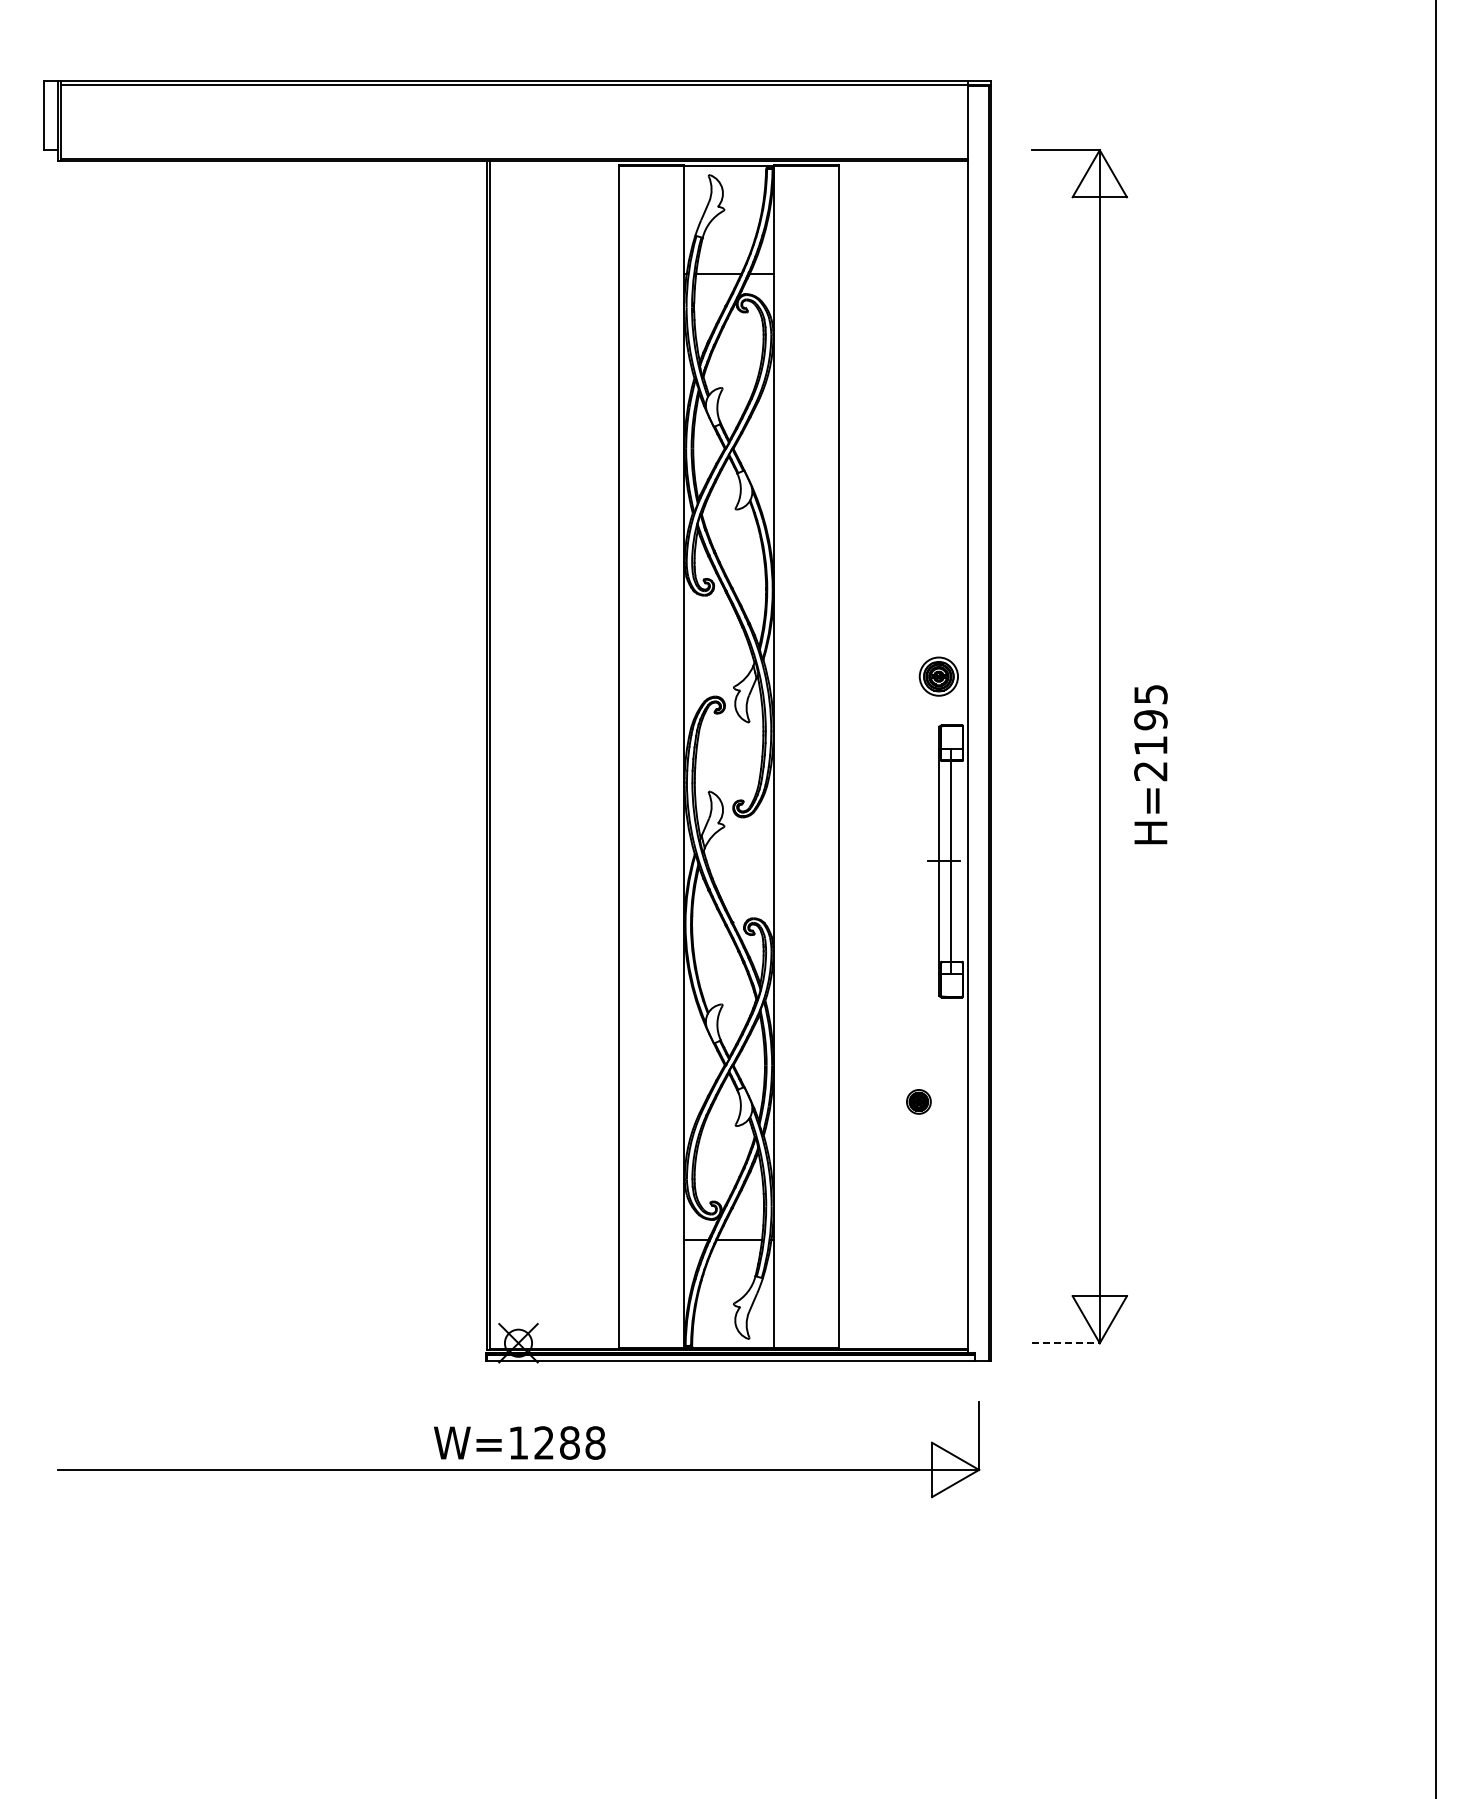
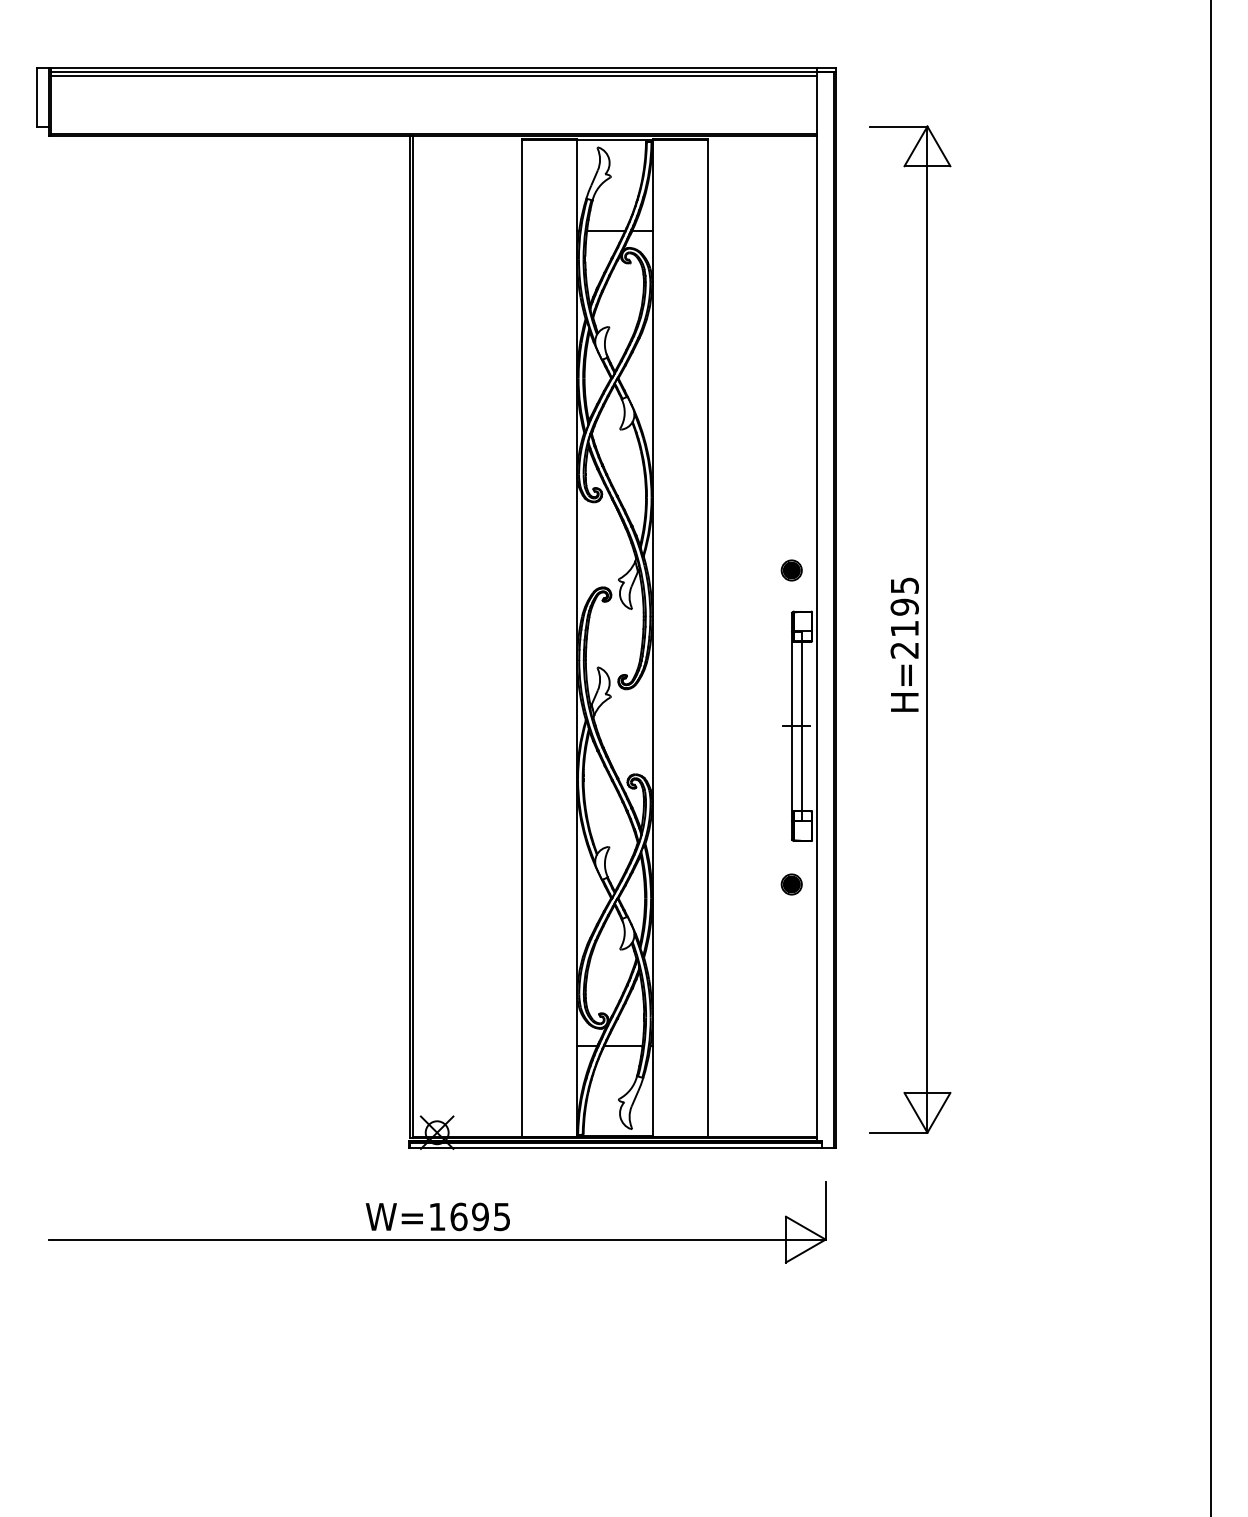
line: (514, 90) -> (433, 76), added
part: (938, 676) -> (791, 570), size x0.62
text: (1150, 764) -> (904, 644), moved
part: (918, 1101) -> (791, 884), moved
line: (1065, 1343) -> (898, 1132), dashed -> solid
text: (569, 1442) -> (480, 1216), W=1288 -> W=1695

